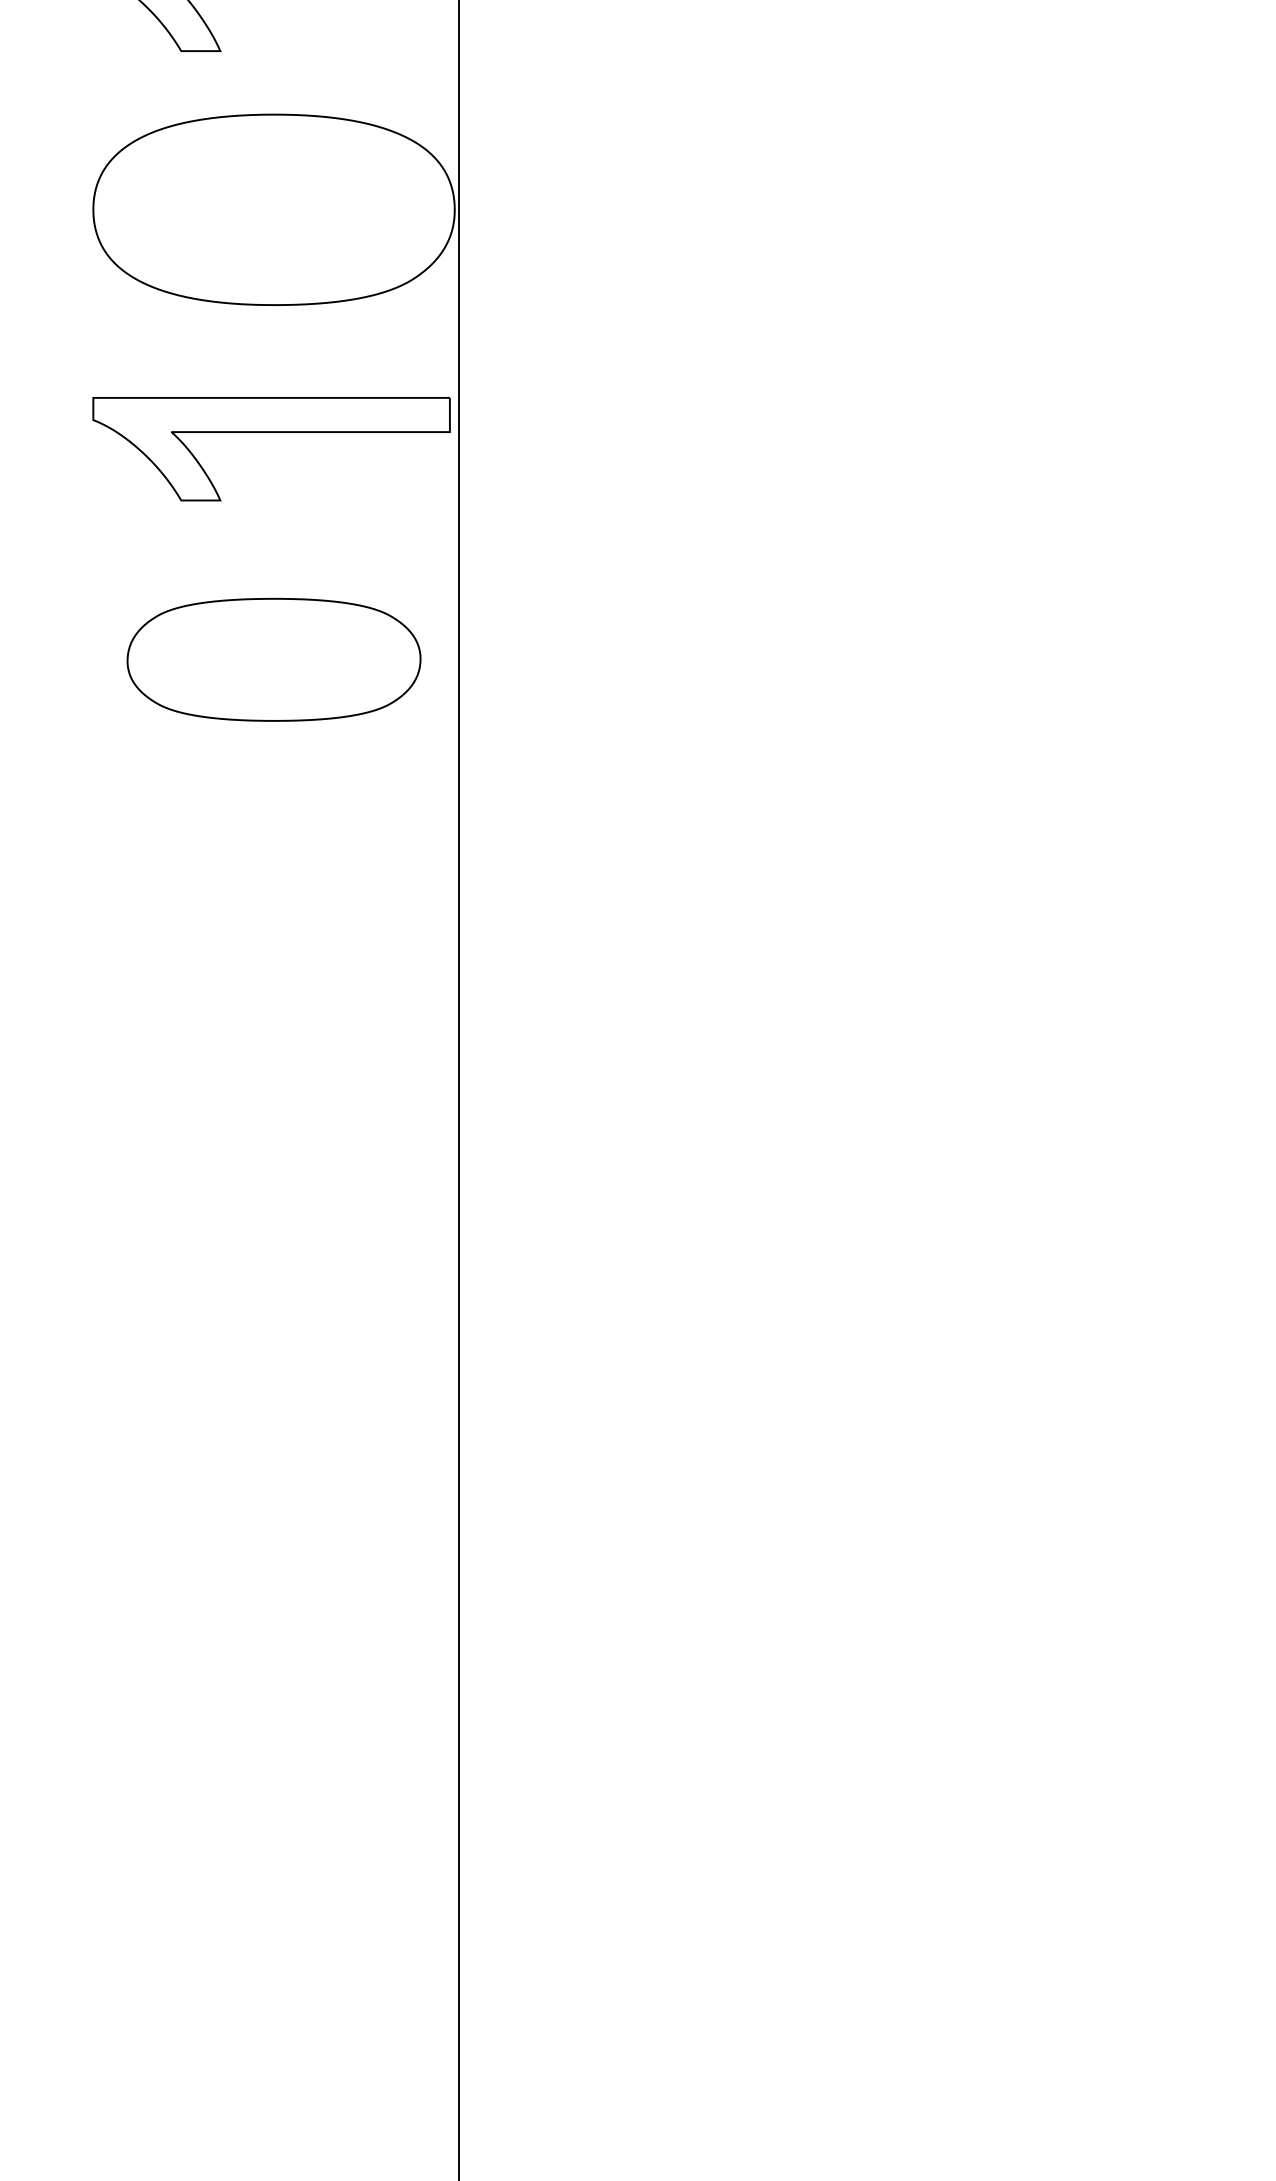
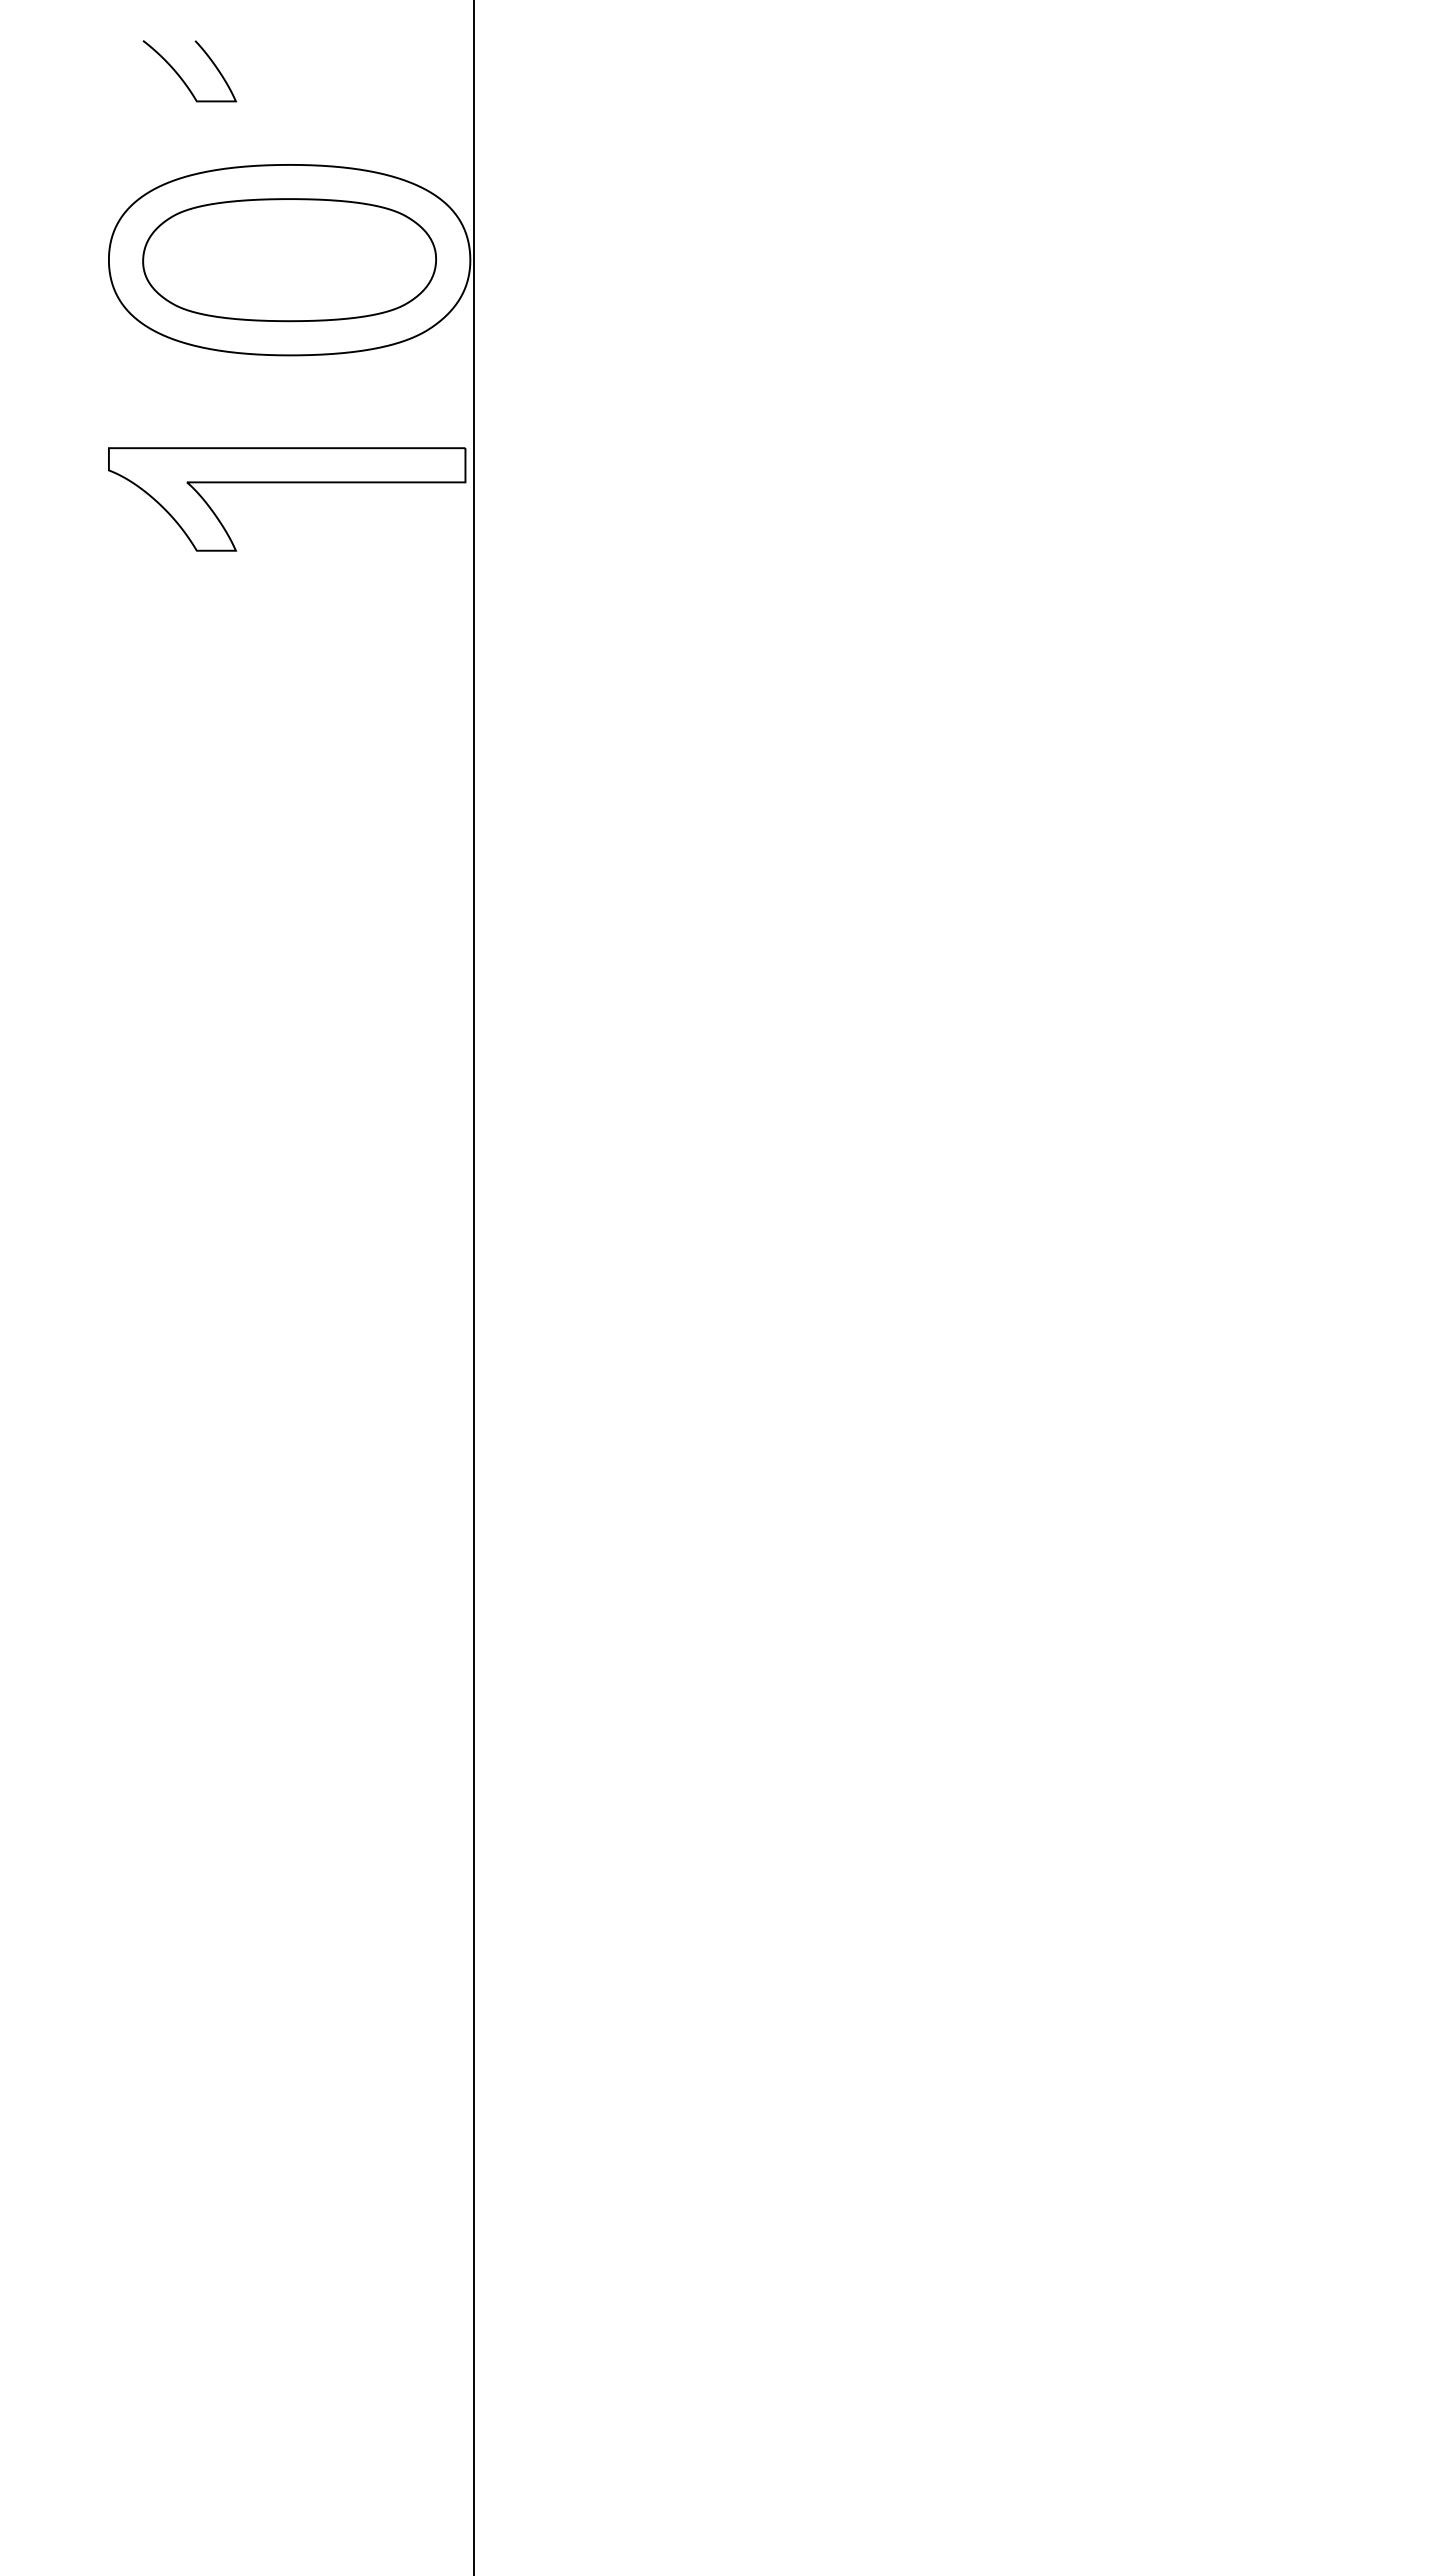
part: (273, 660) -> (289, 260), moved

